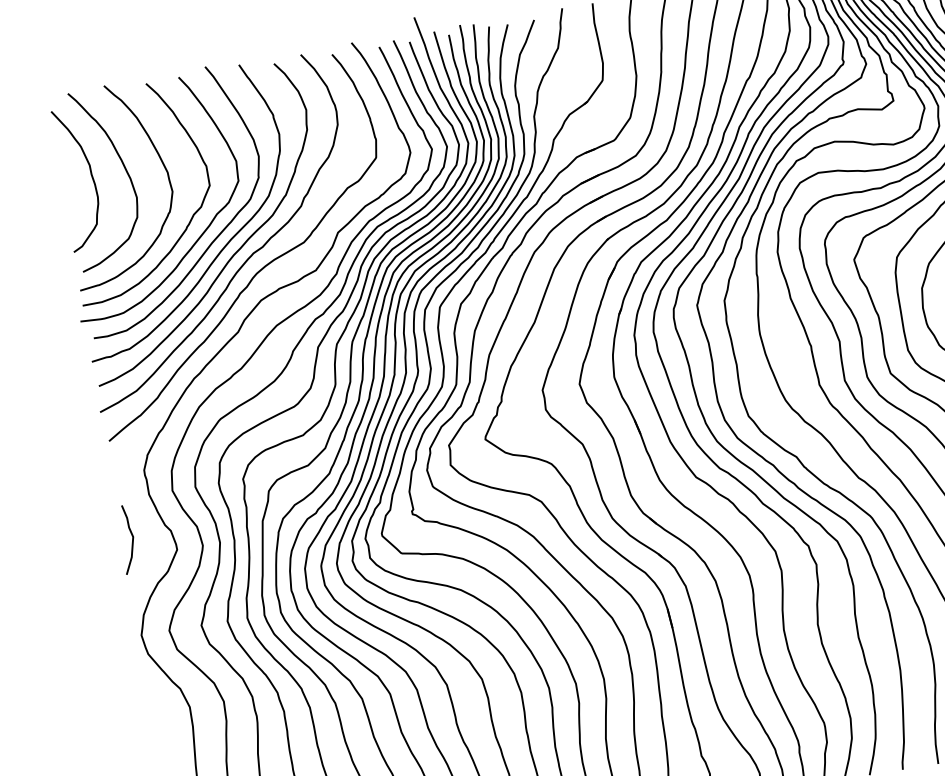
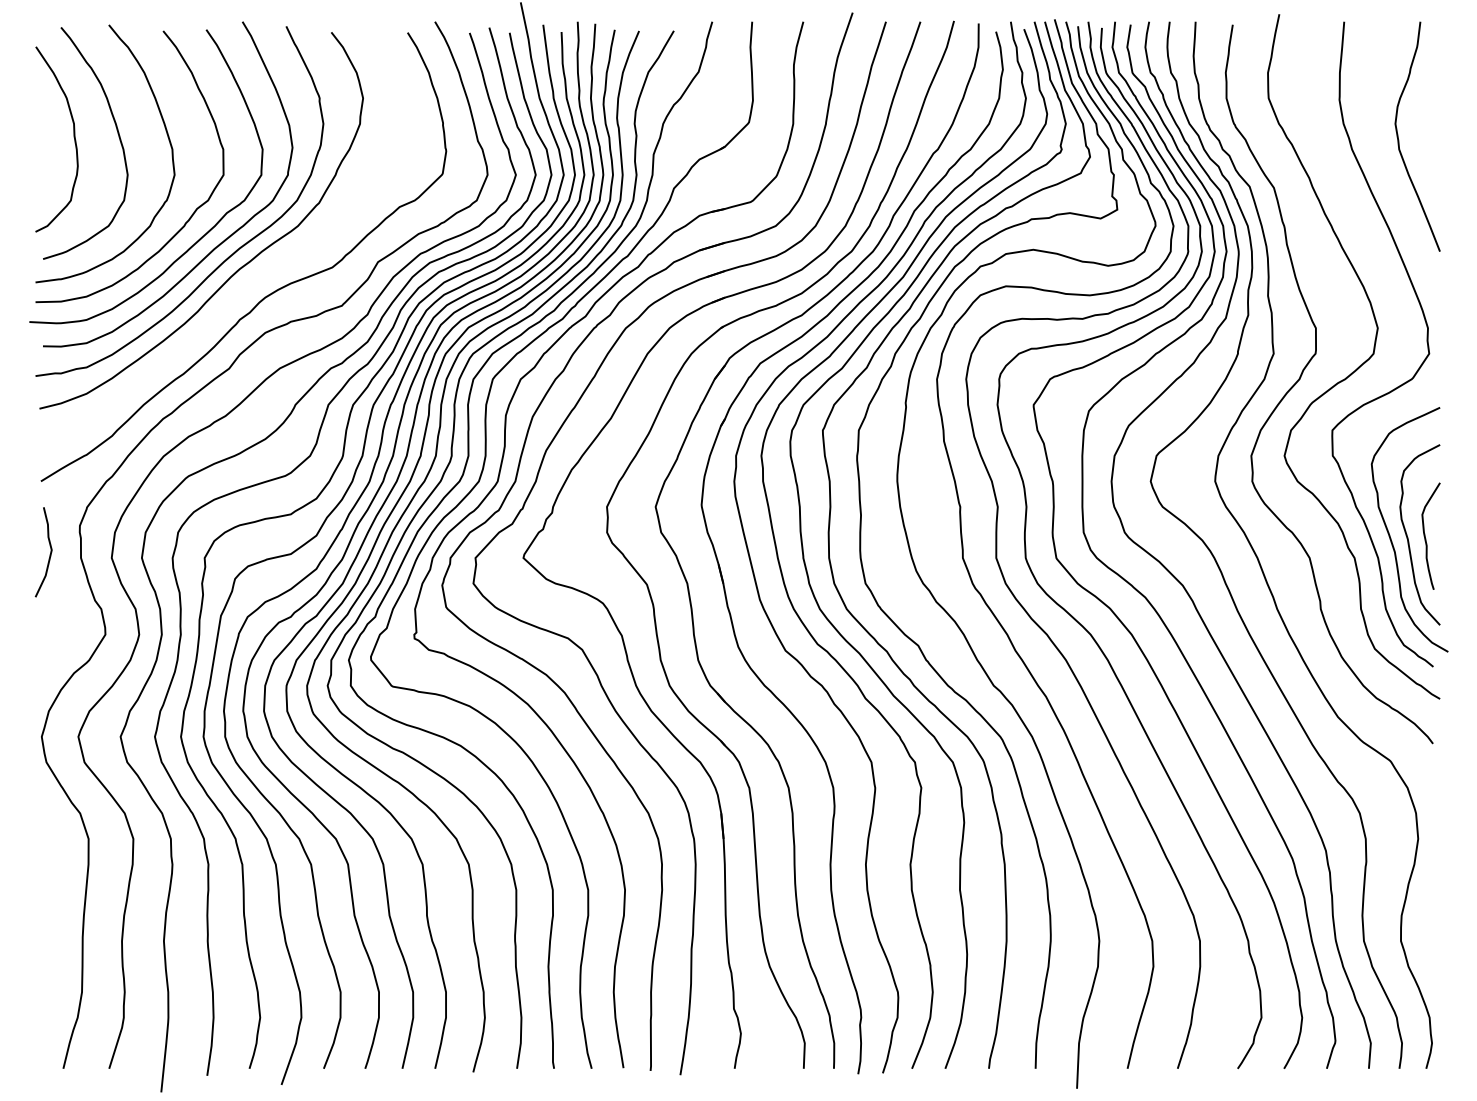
curve: (248, 257) -> (257, 275), removed
curve: (132, 540) -> (49, 554), moved

